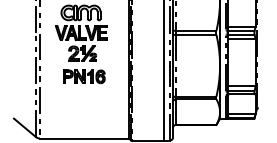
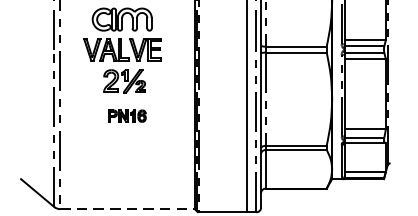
part: (84, 76) -> (127, 115), size x0.6
line: (84, 138) -> (127, 209), solid -> dashed

